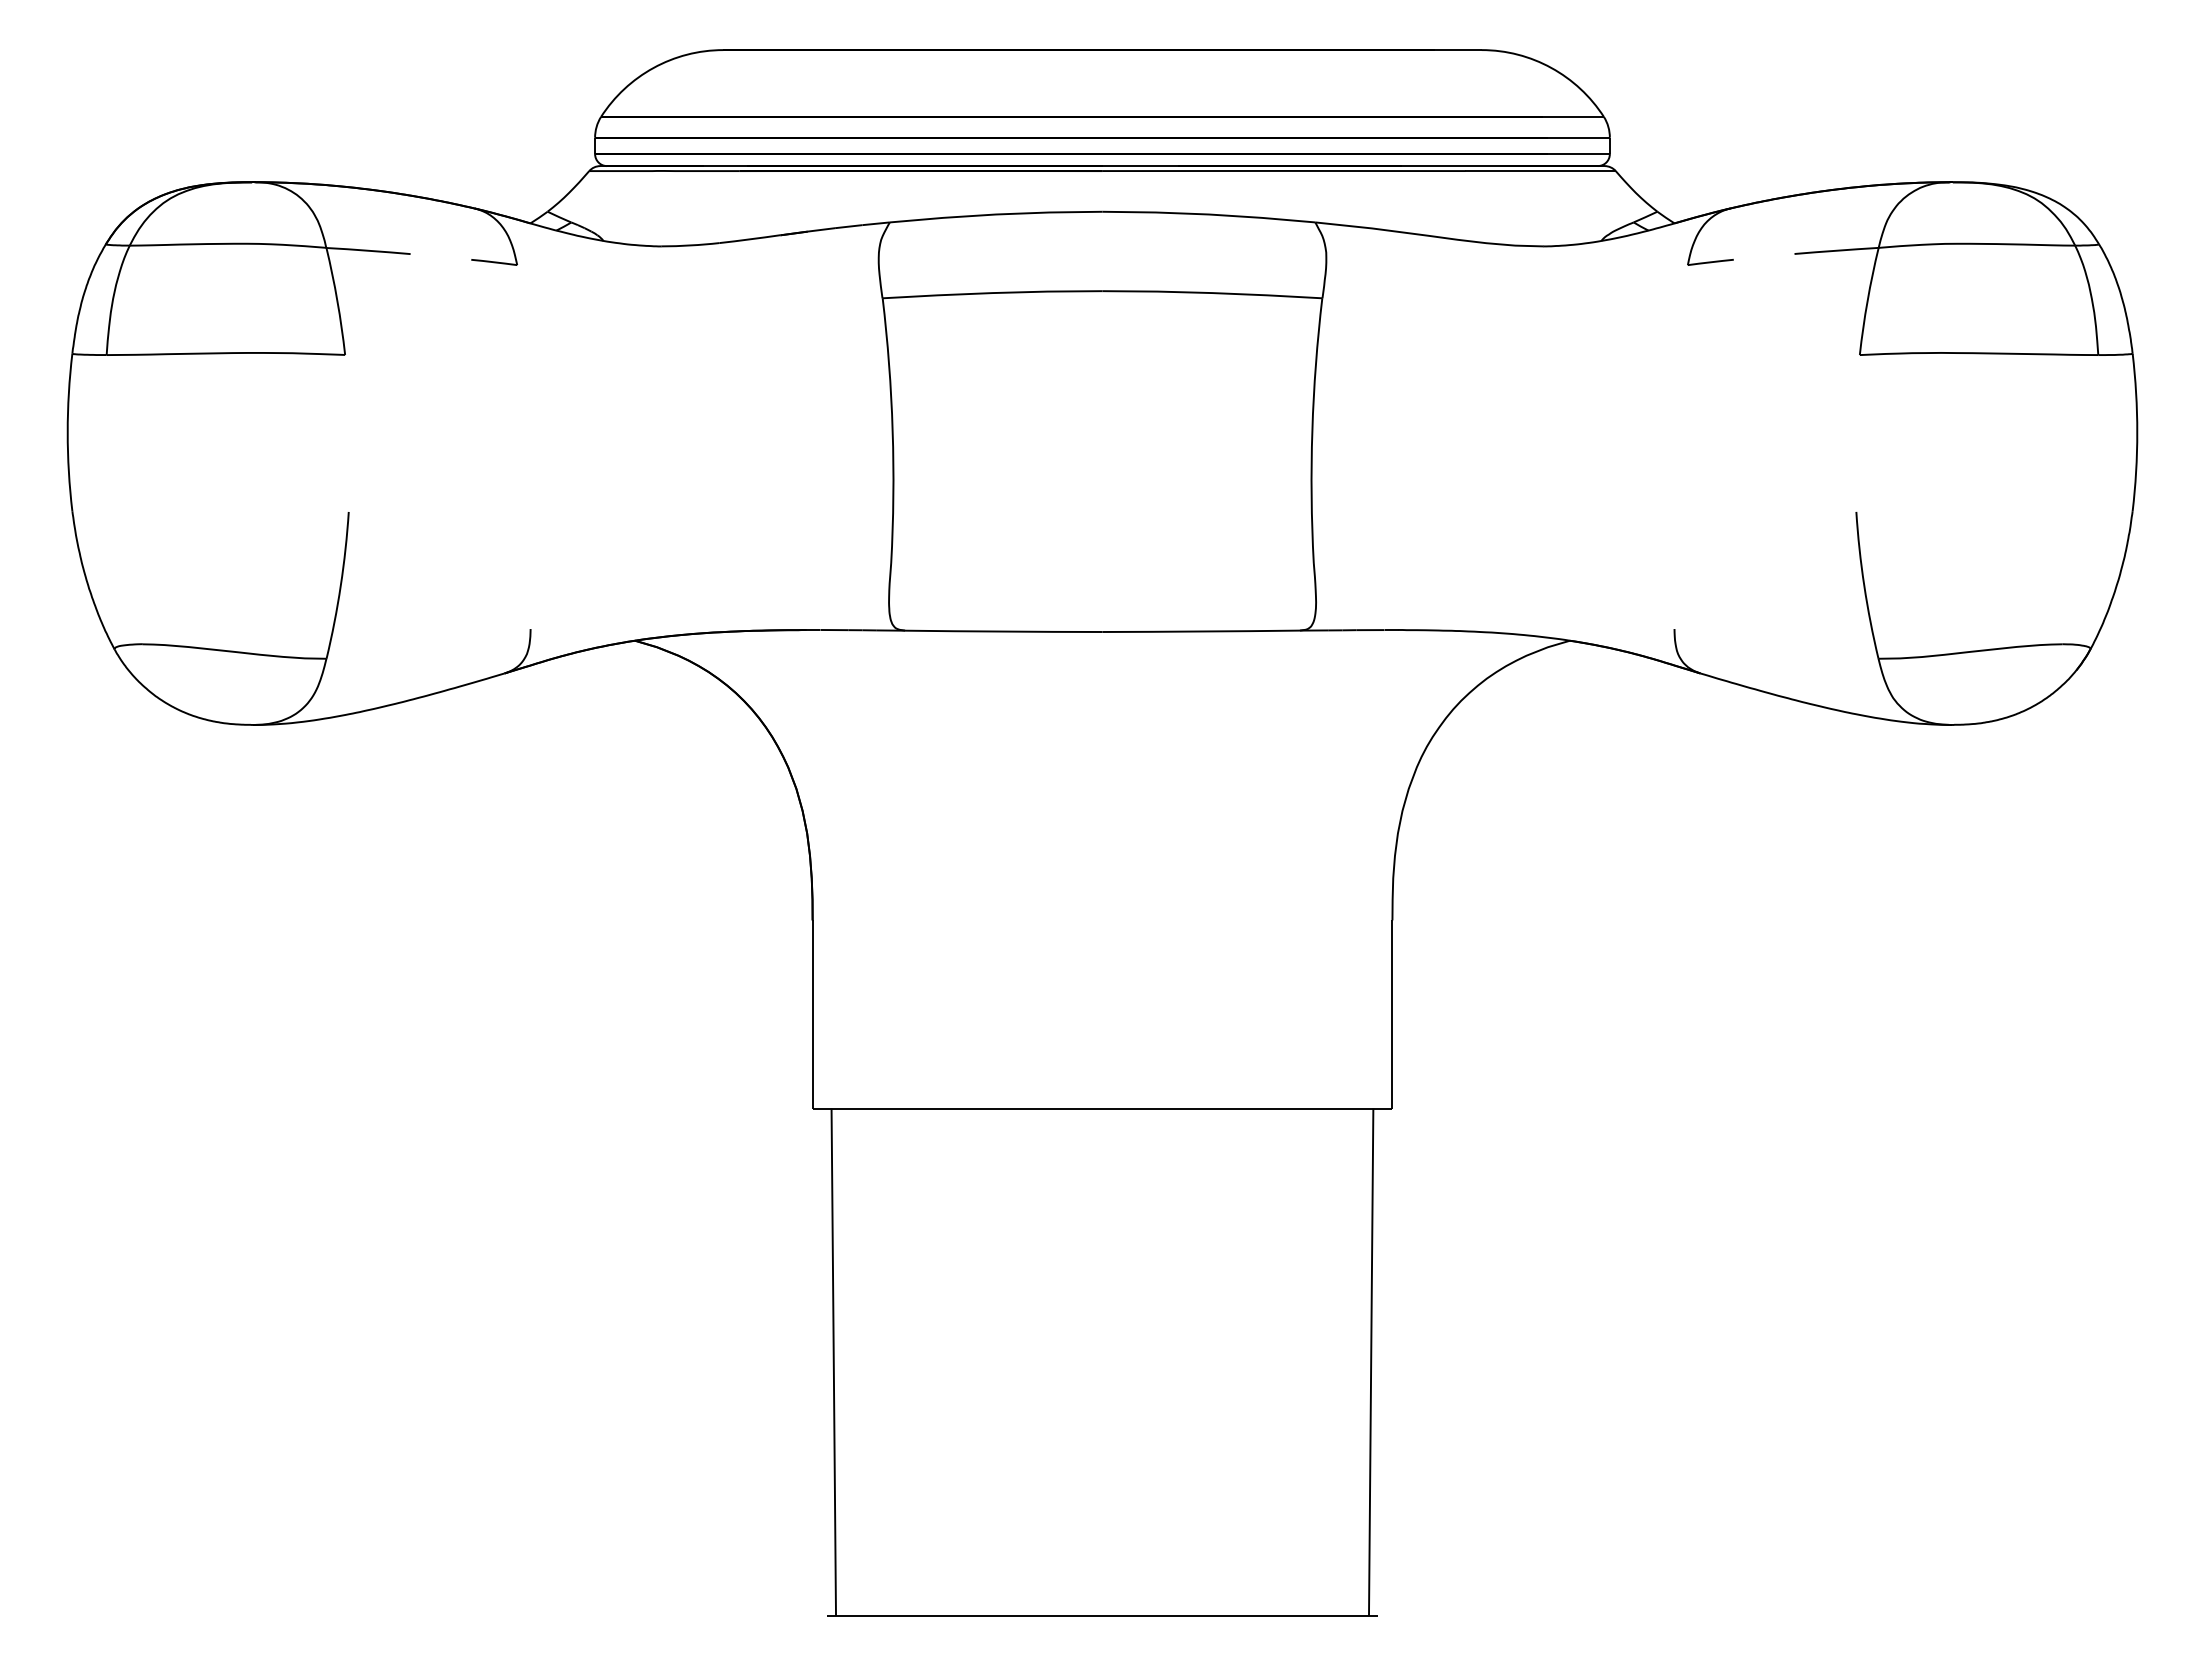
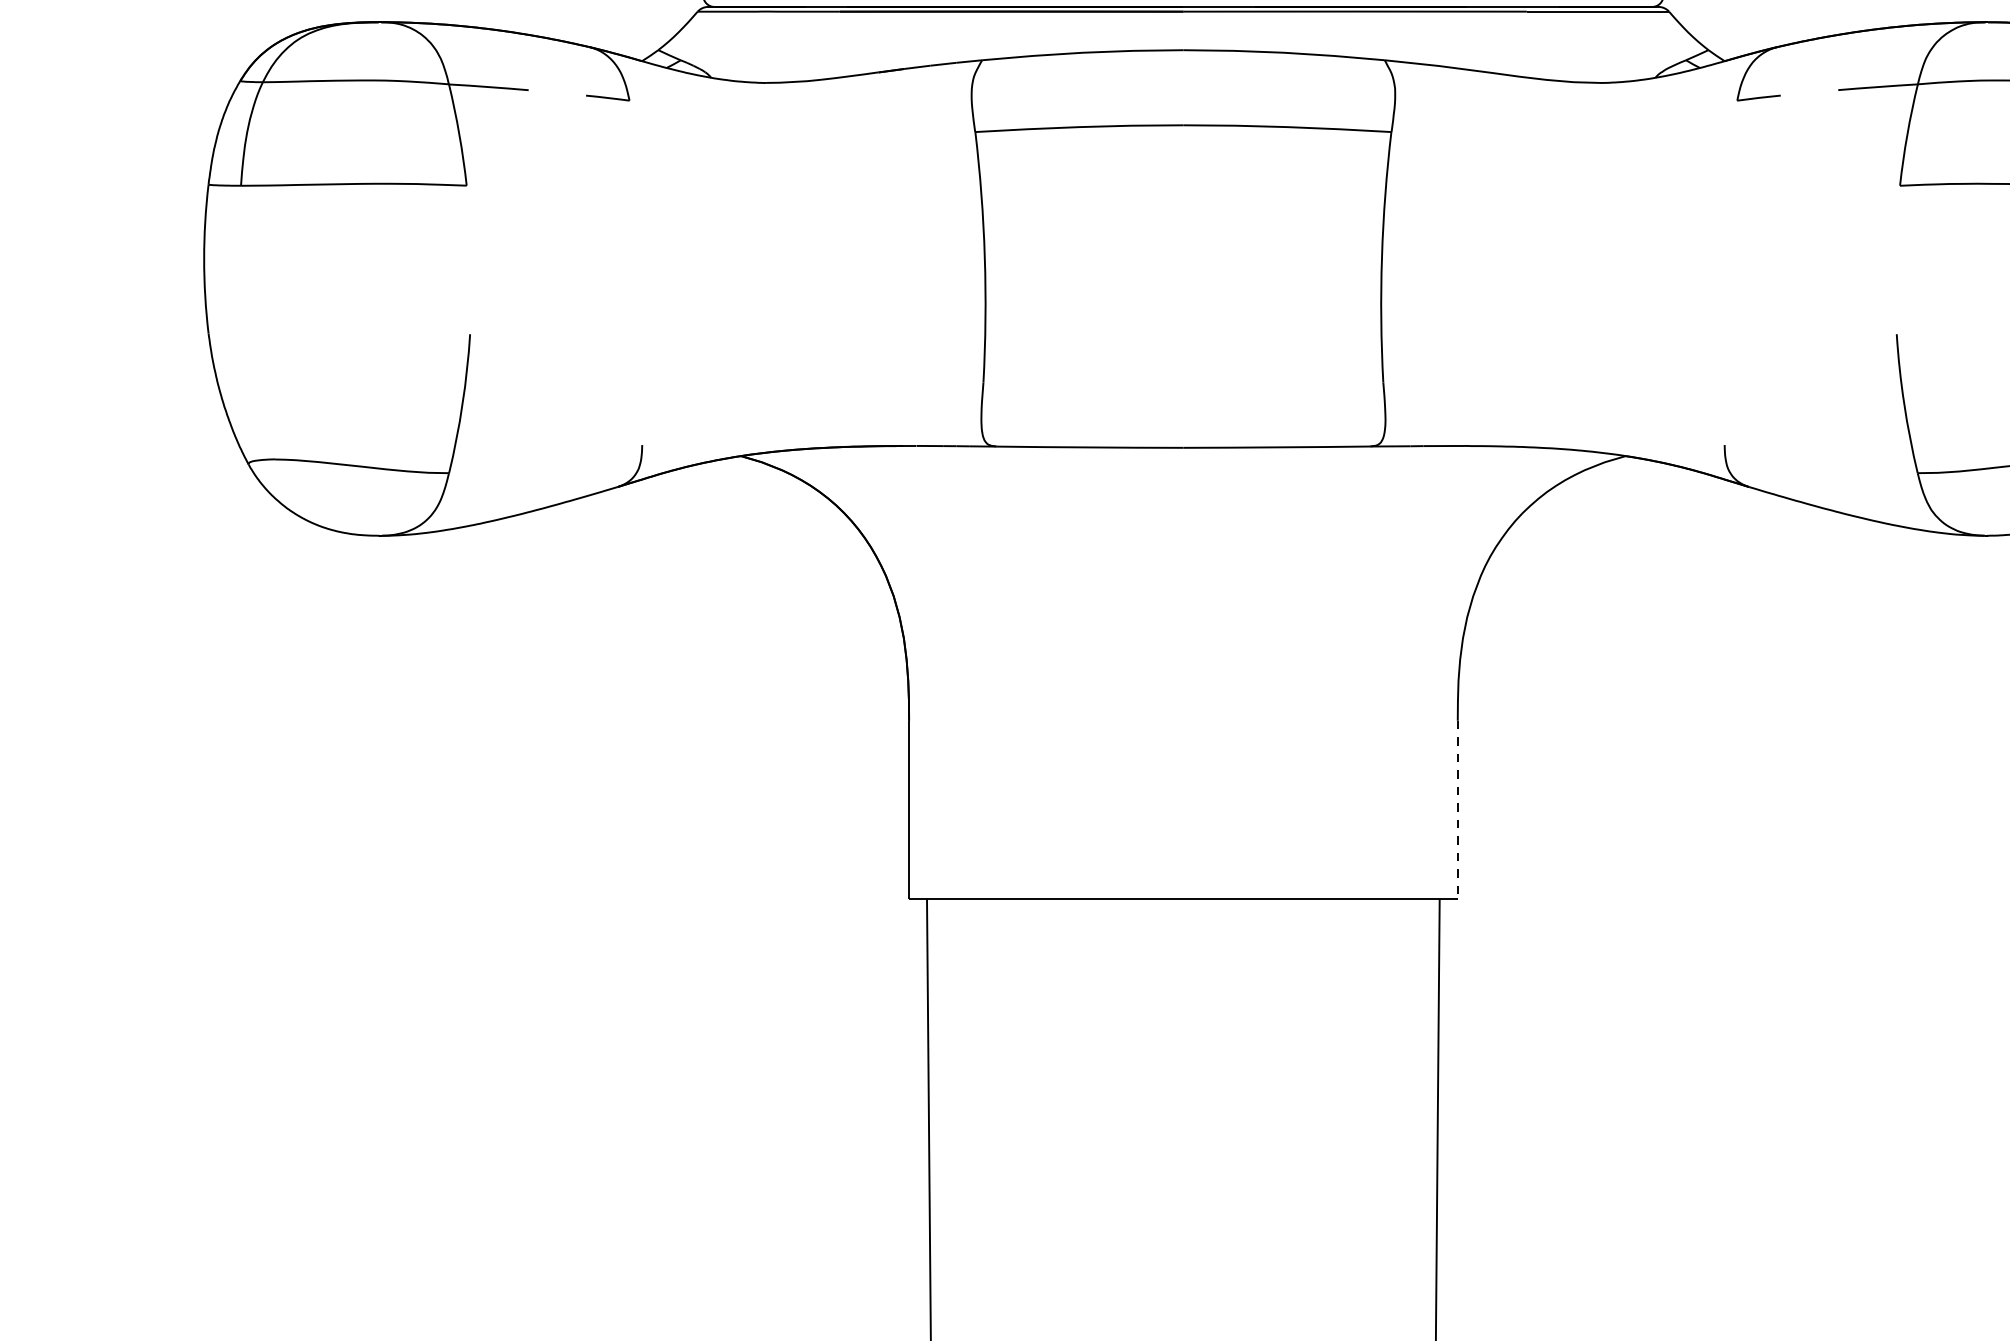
line: (1392, 1015) -> (1457, 810), solid -> dashed

